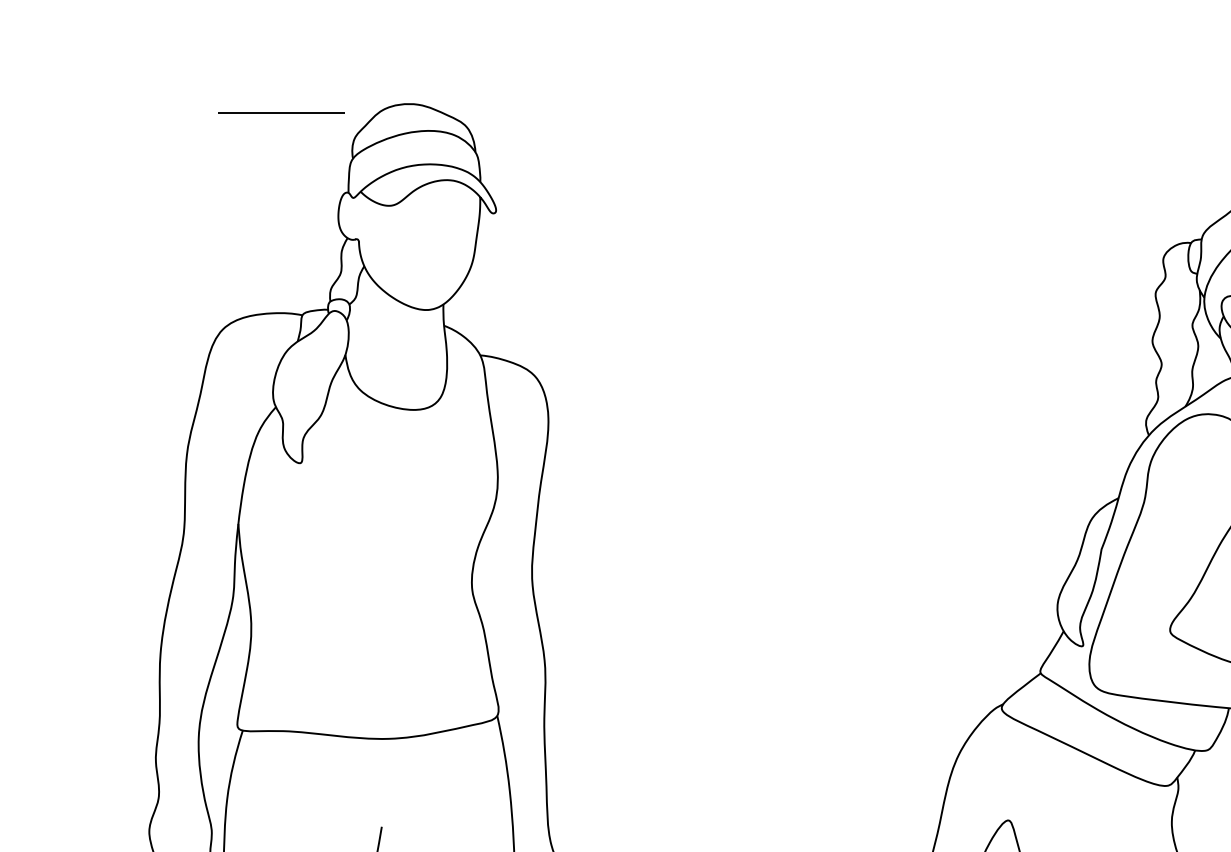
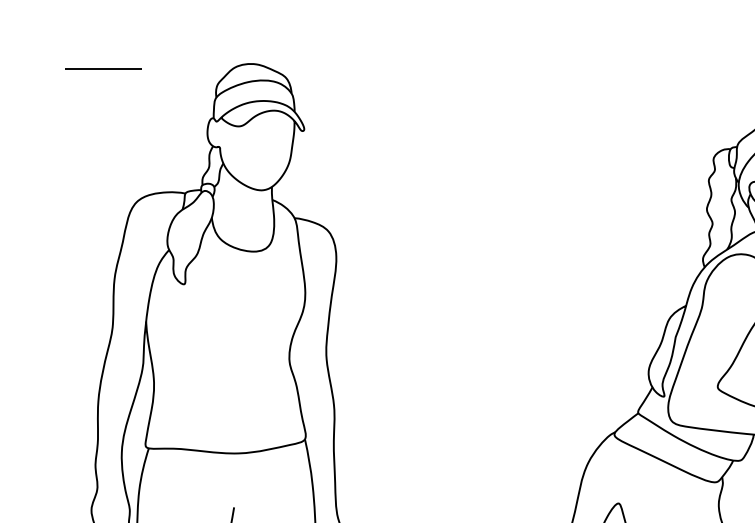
line: (281, 111) -> (103, 68), moved

